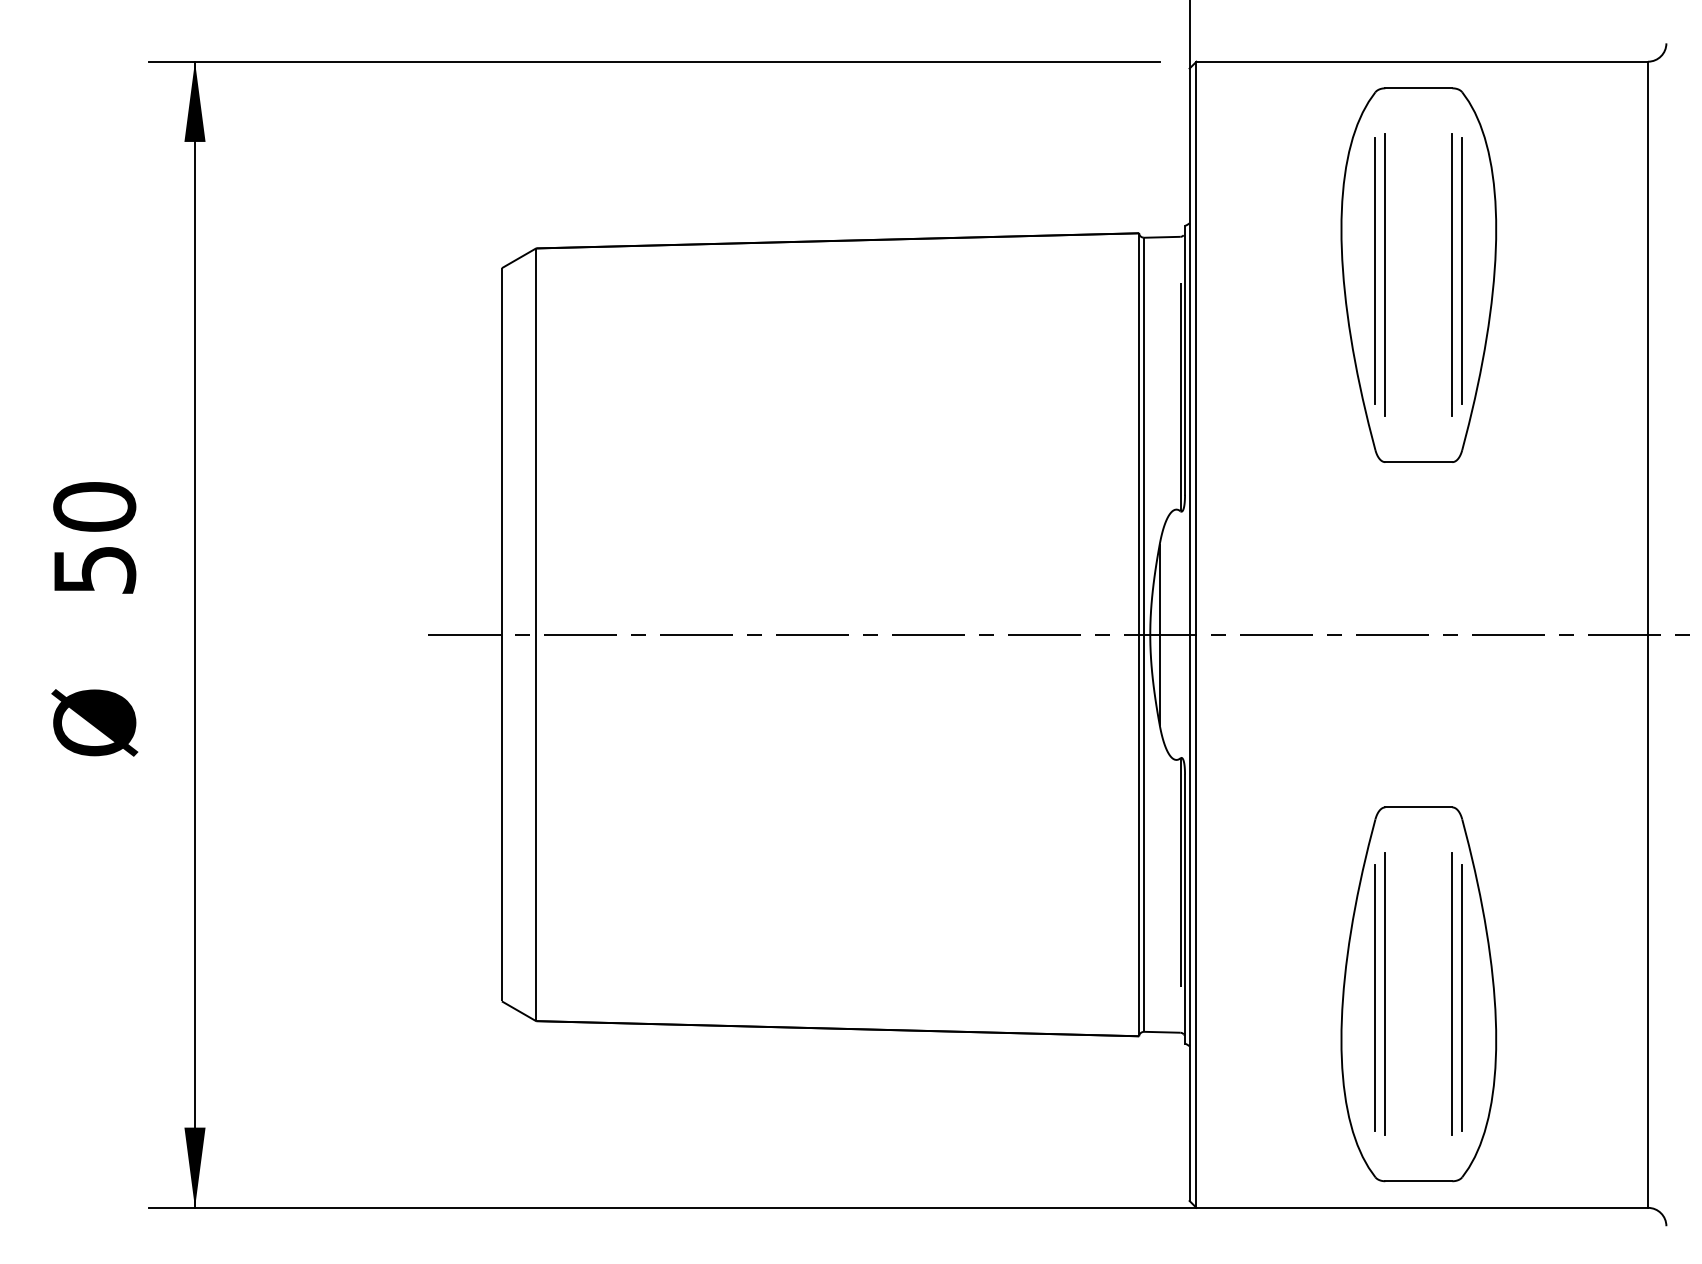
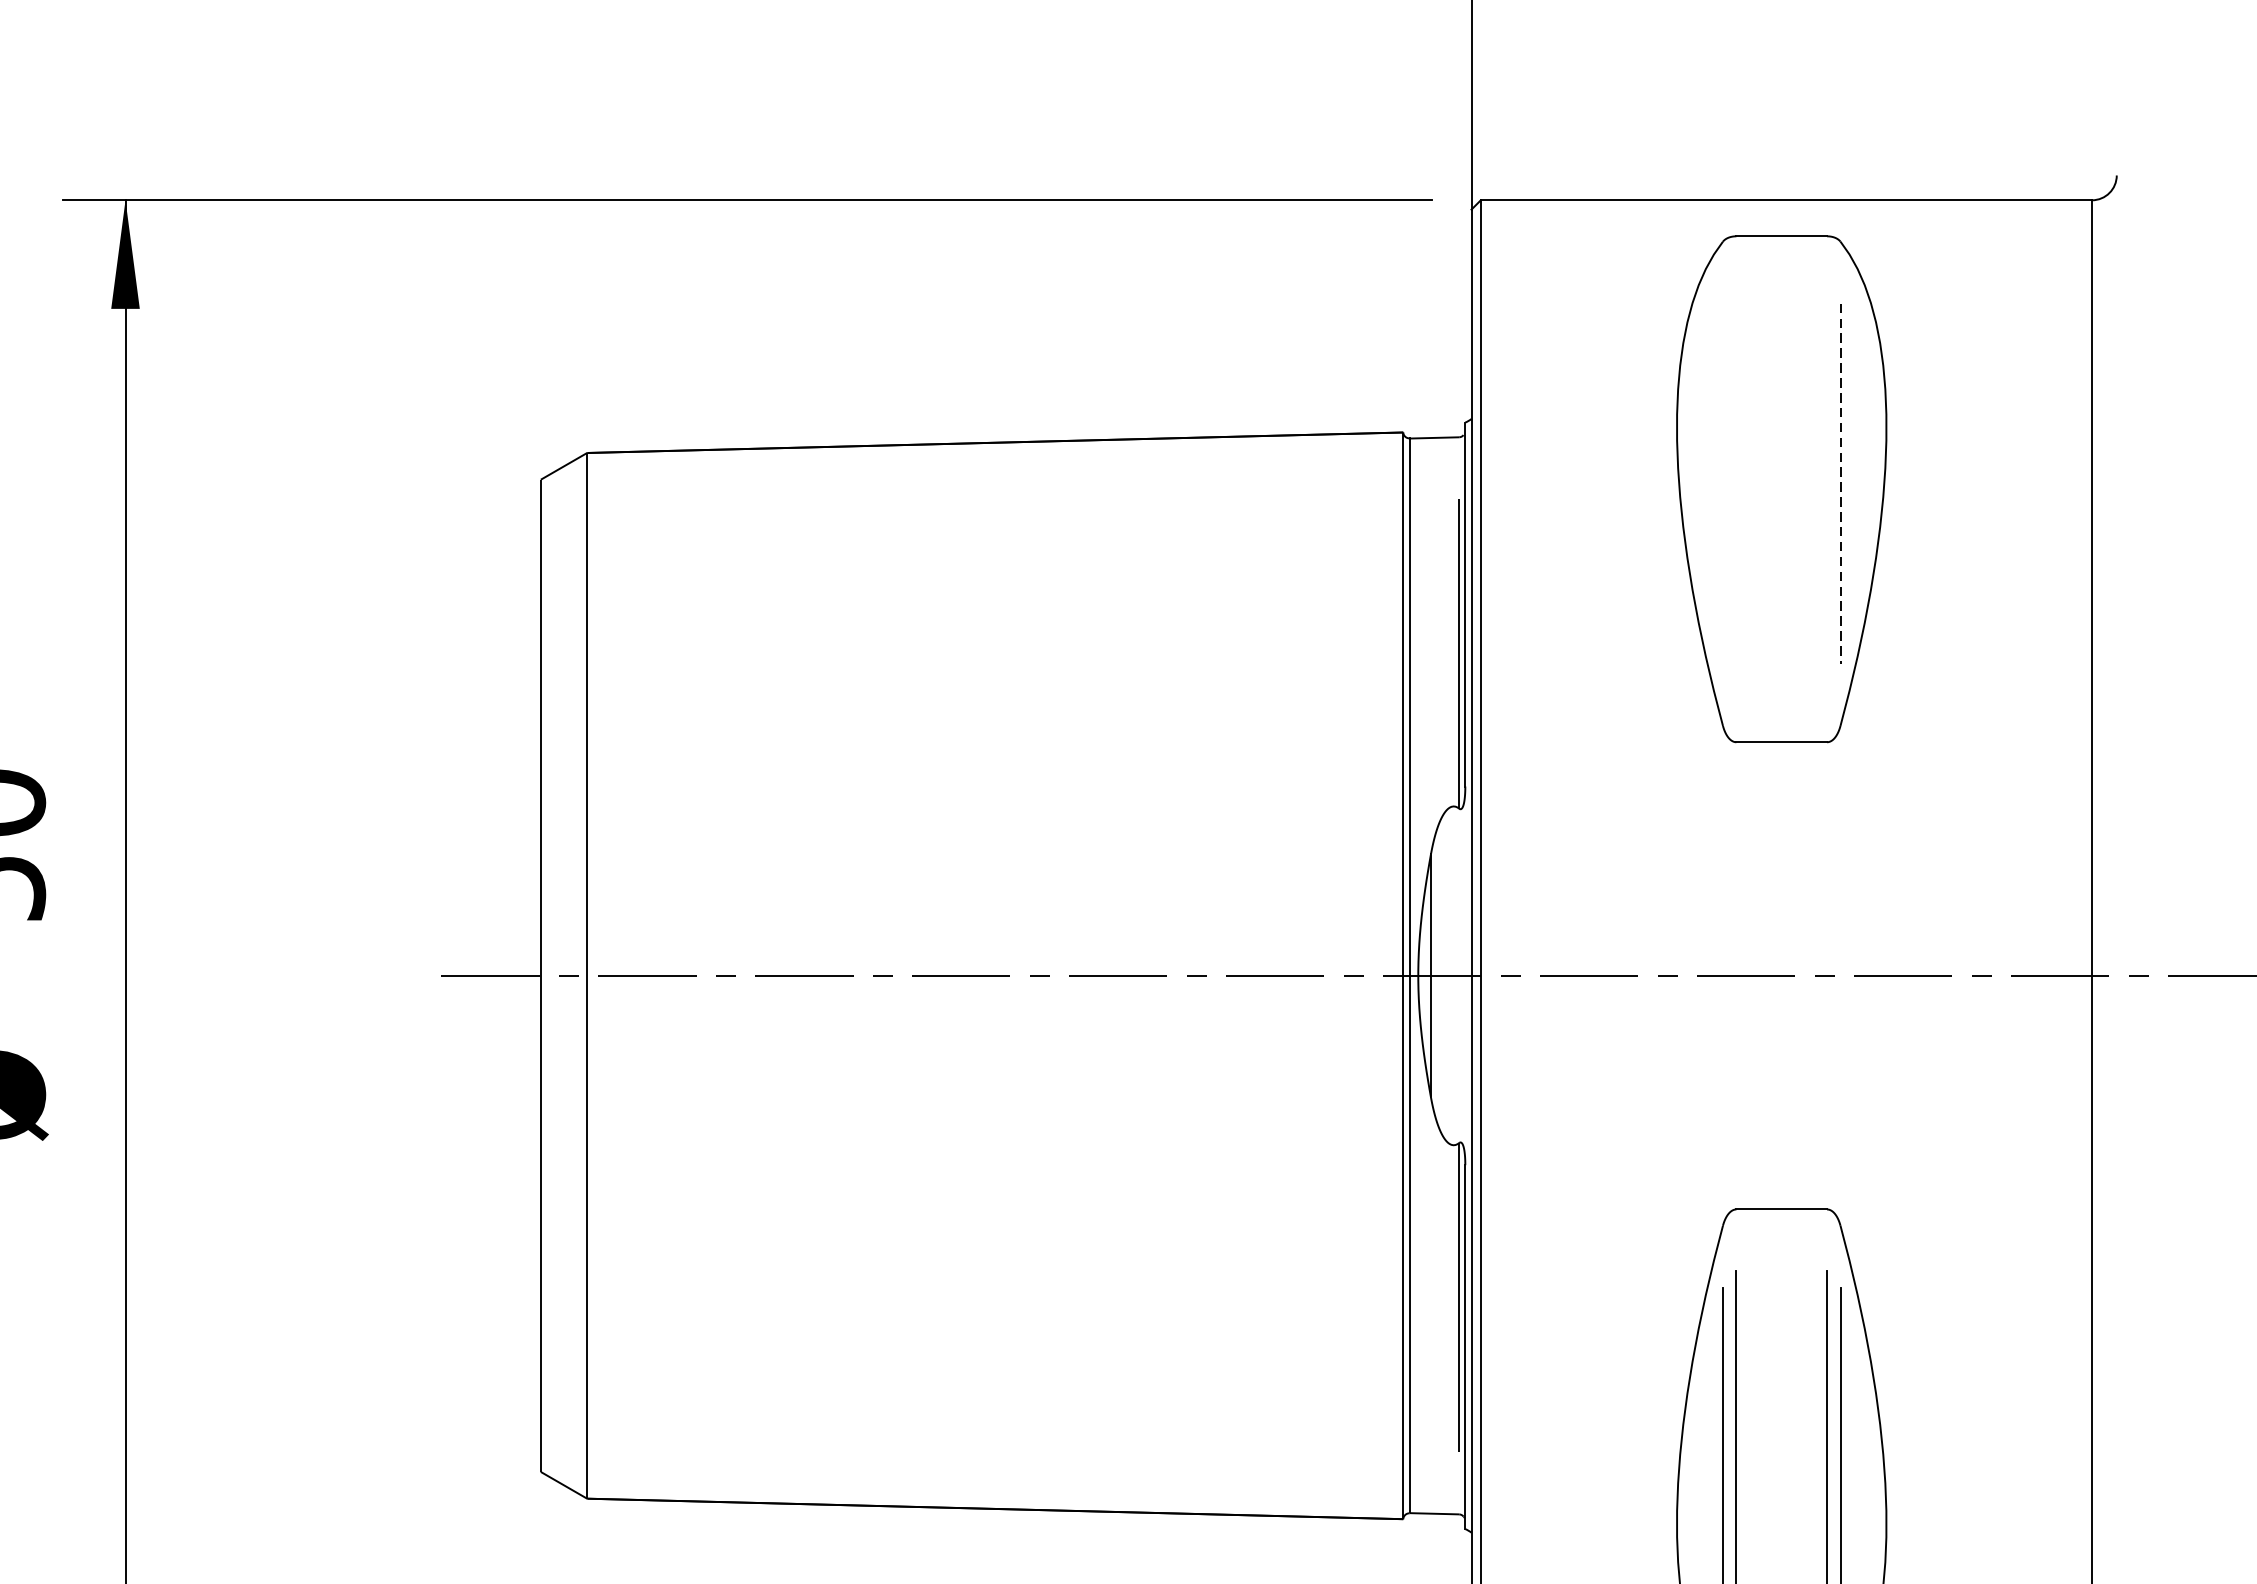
line: (1375, 271) -> (1723, 484), removed
line: (1462, 271) -> (1840, 484), solid -> dashed
line: (1385, 275) -> (1736, 489), removed
line: (1452, 275) -> (1827, 489), removed

